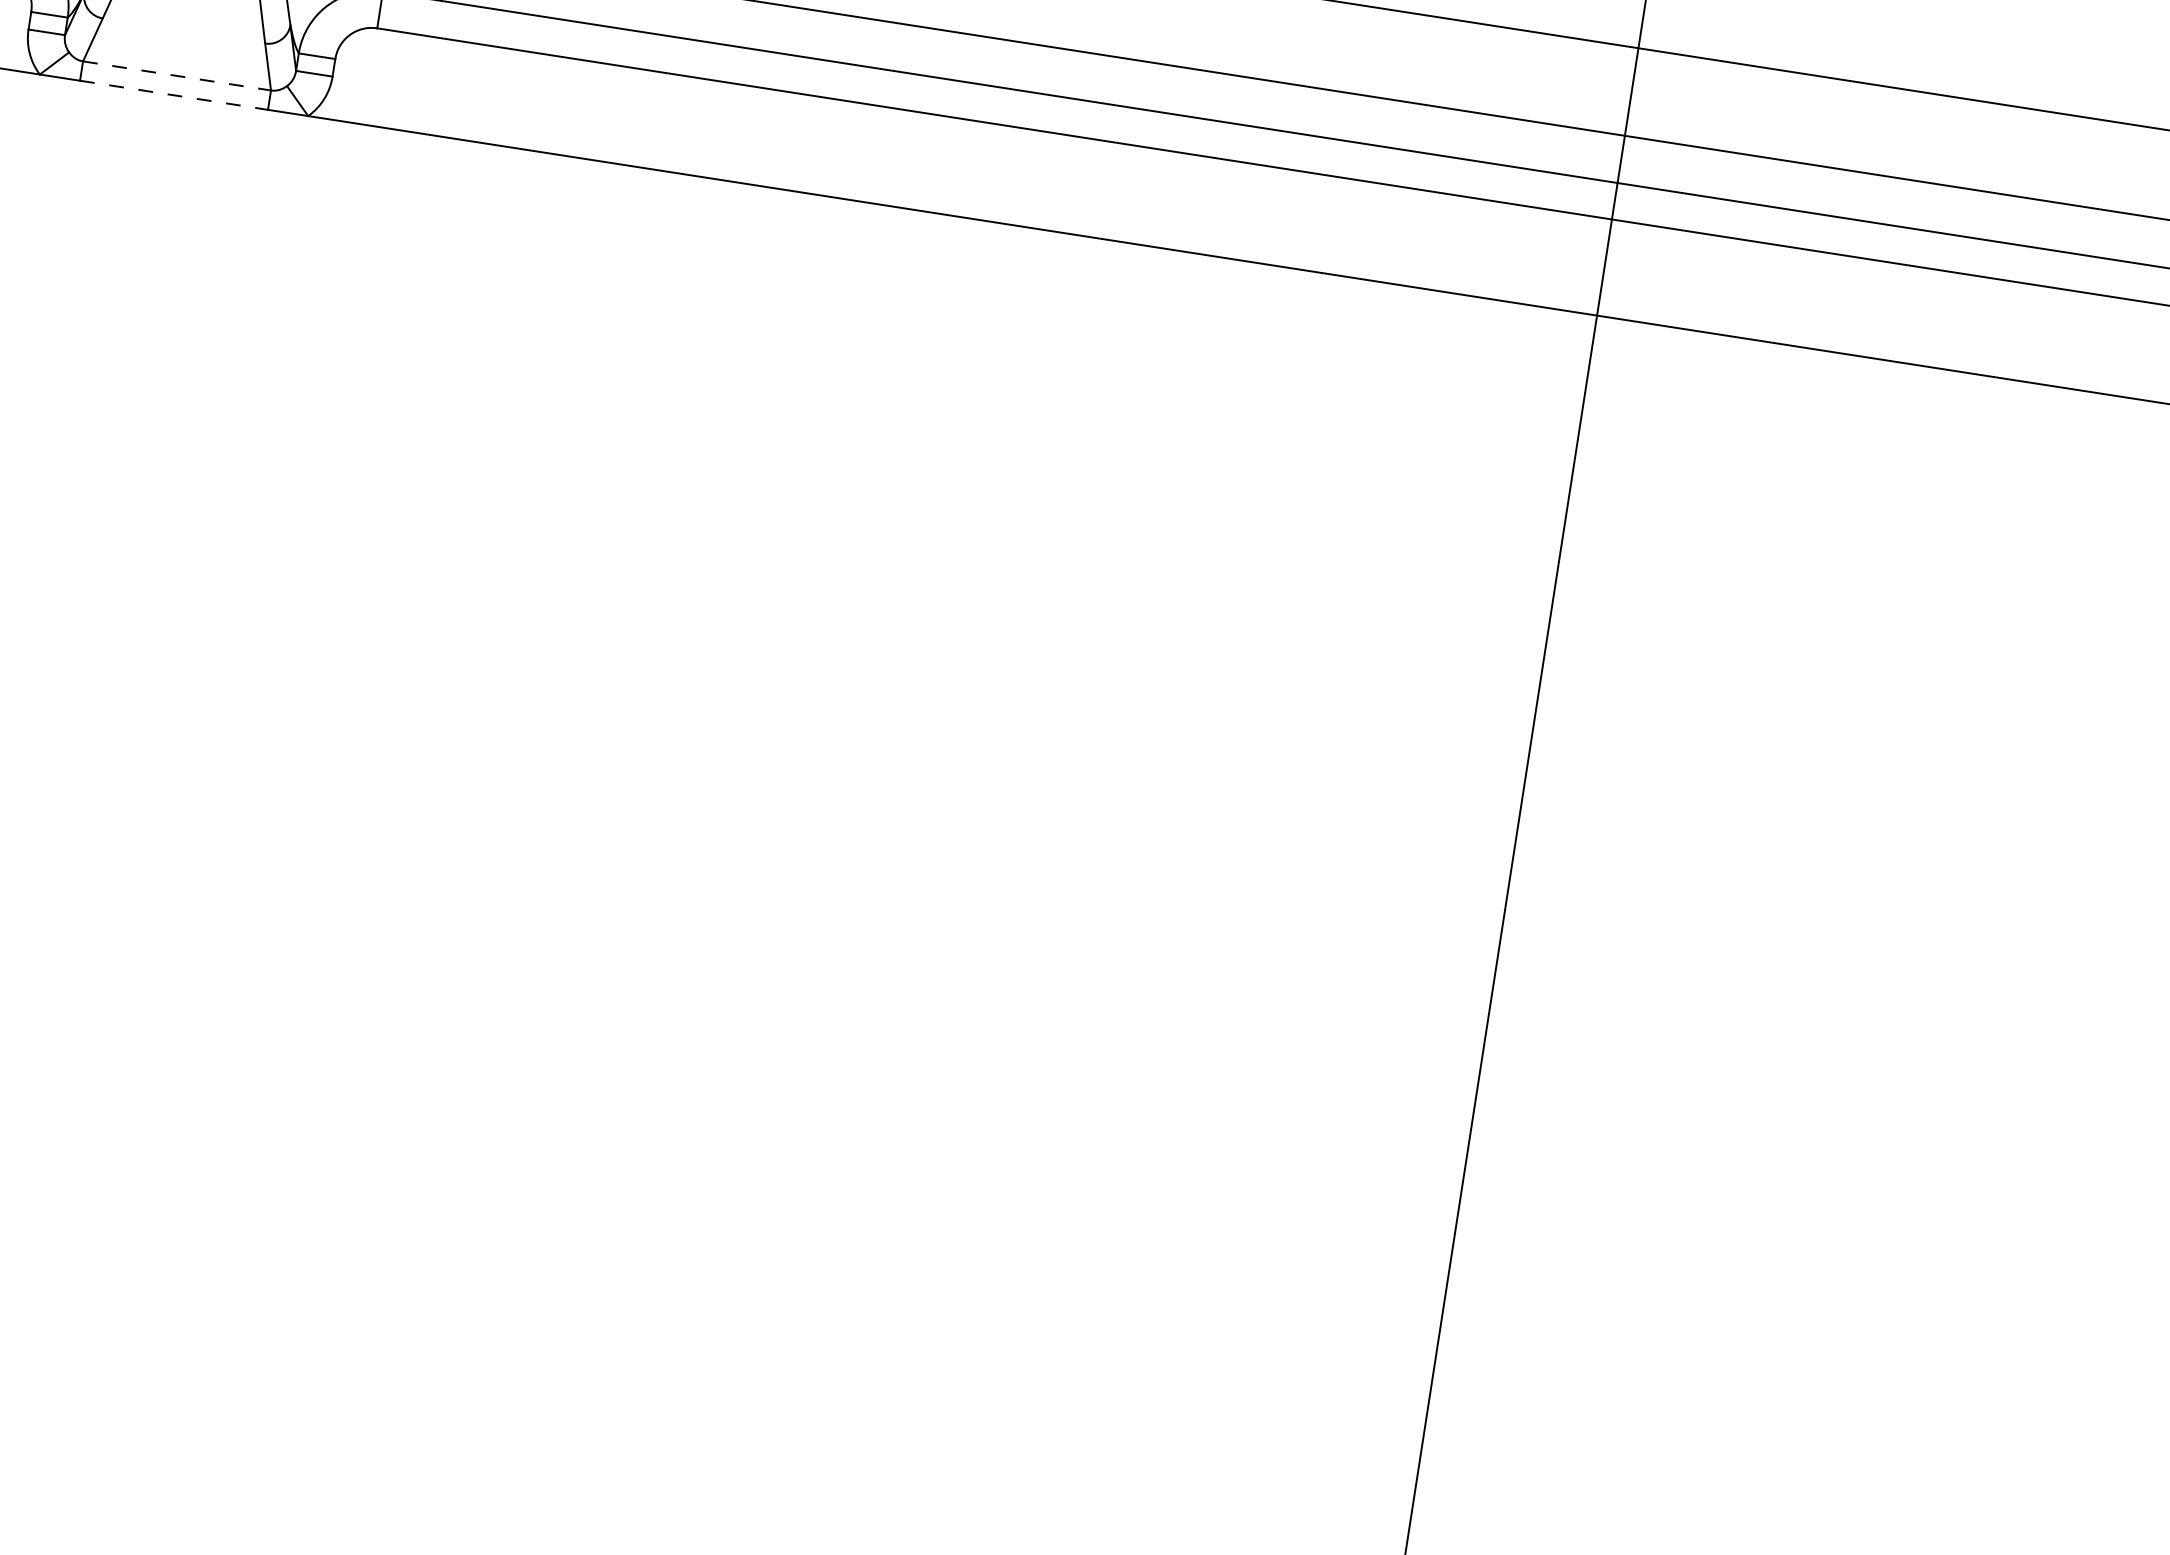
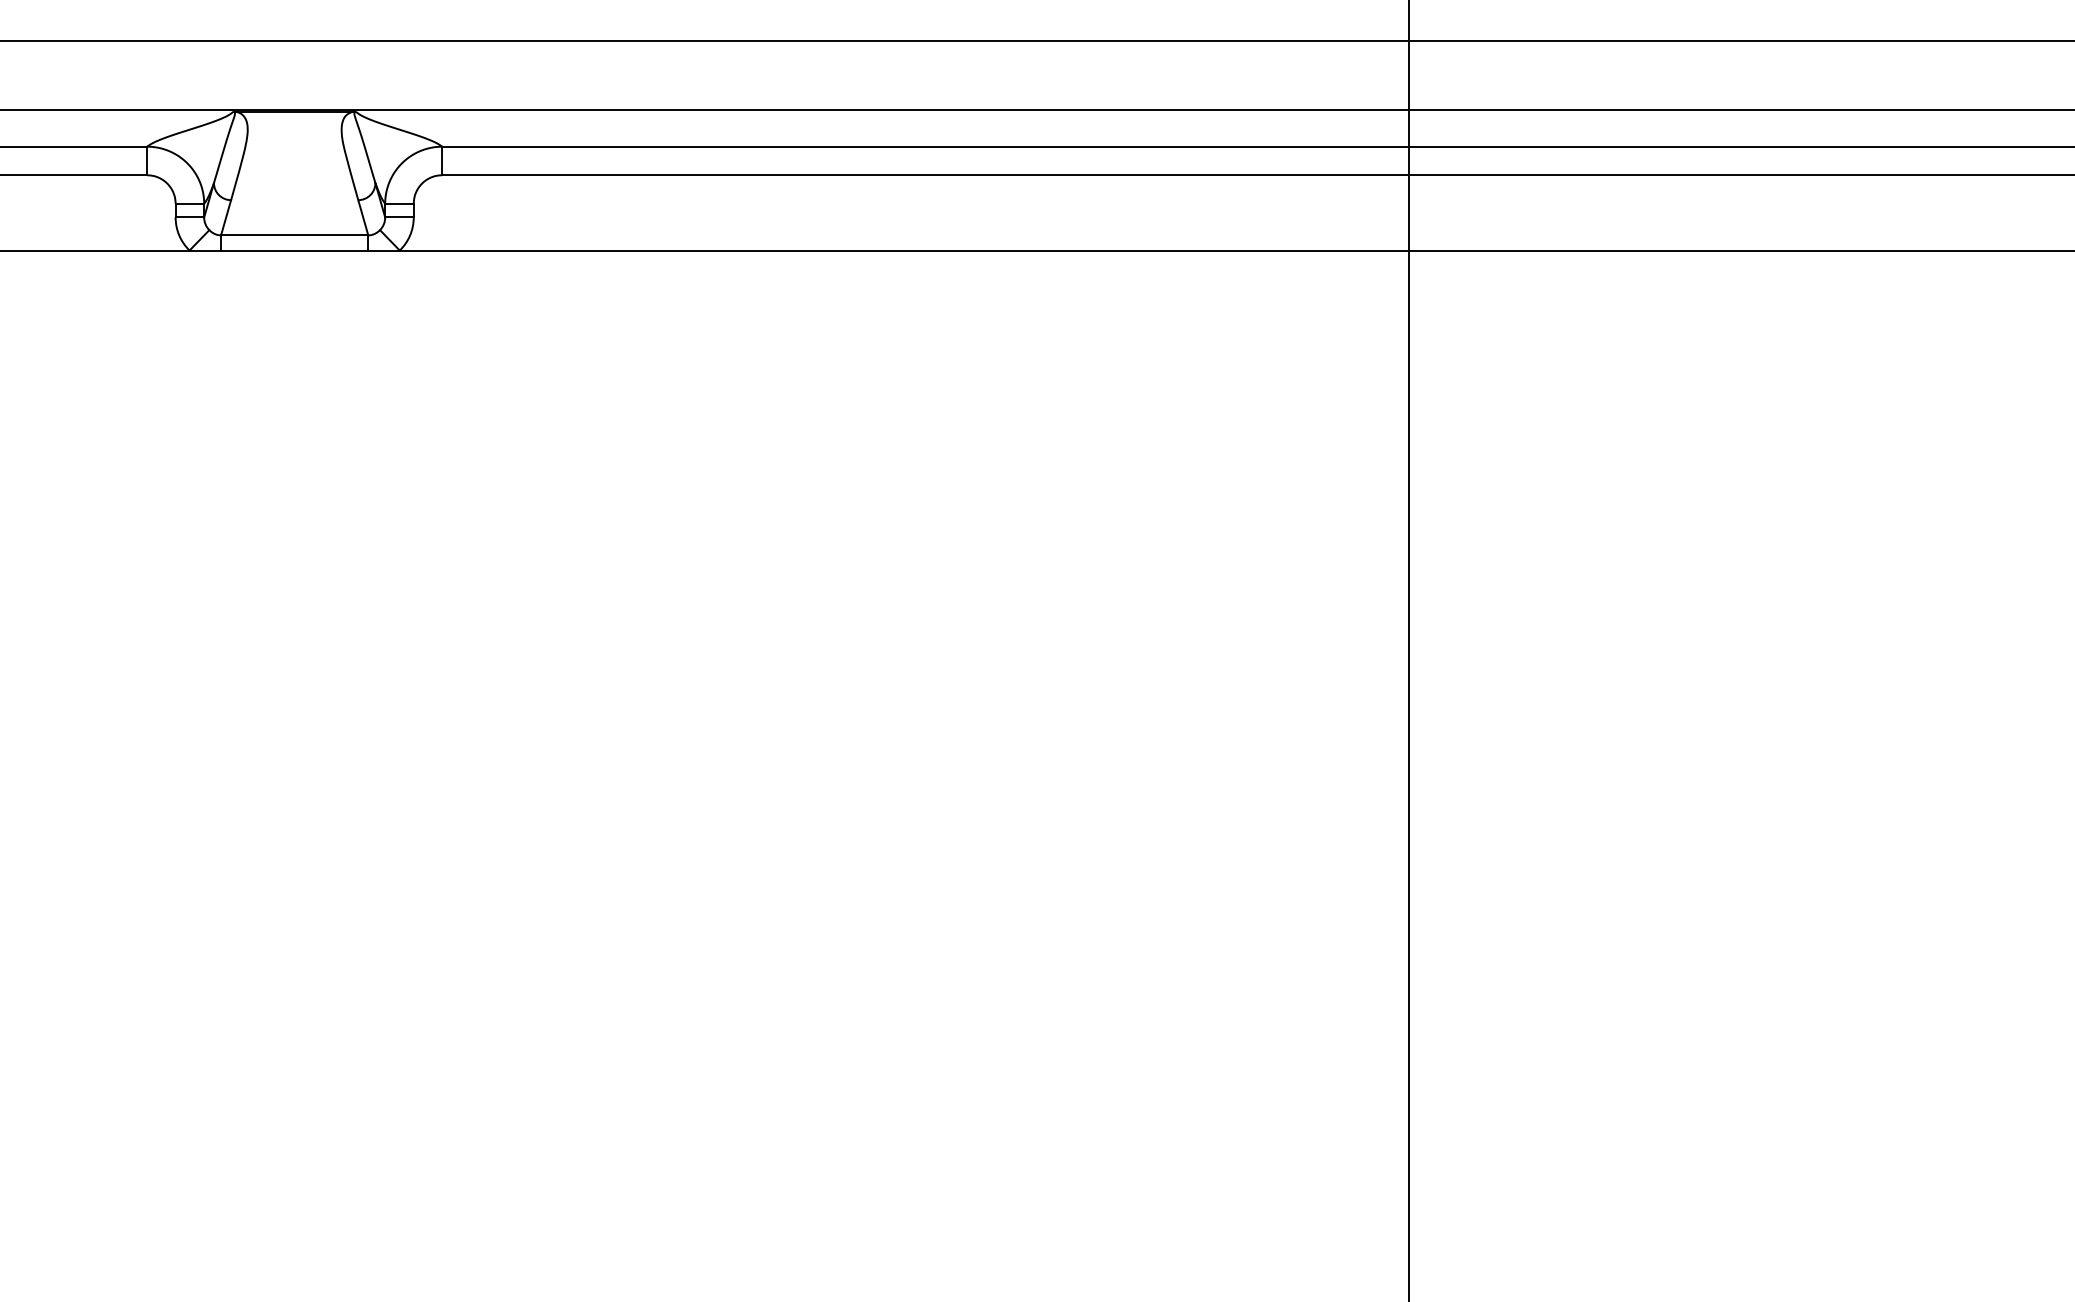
line: (176, 76) -> (294, 235), dashed -> solid
line: (173, 95) -> (294, 250), dashed -> solid

